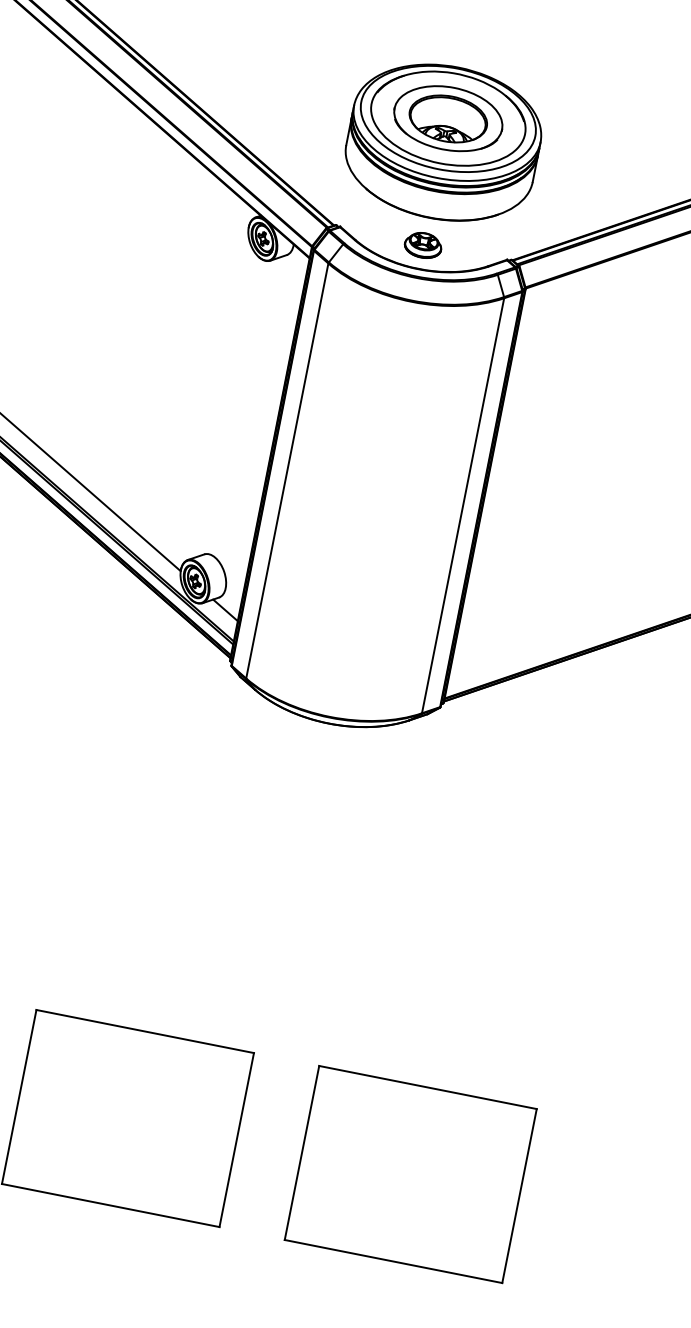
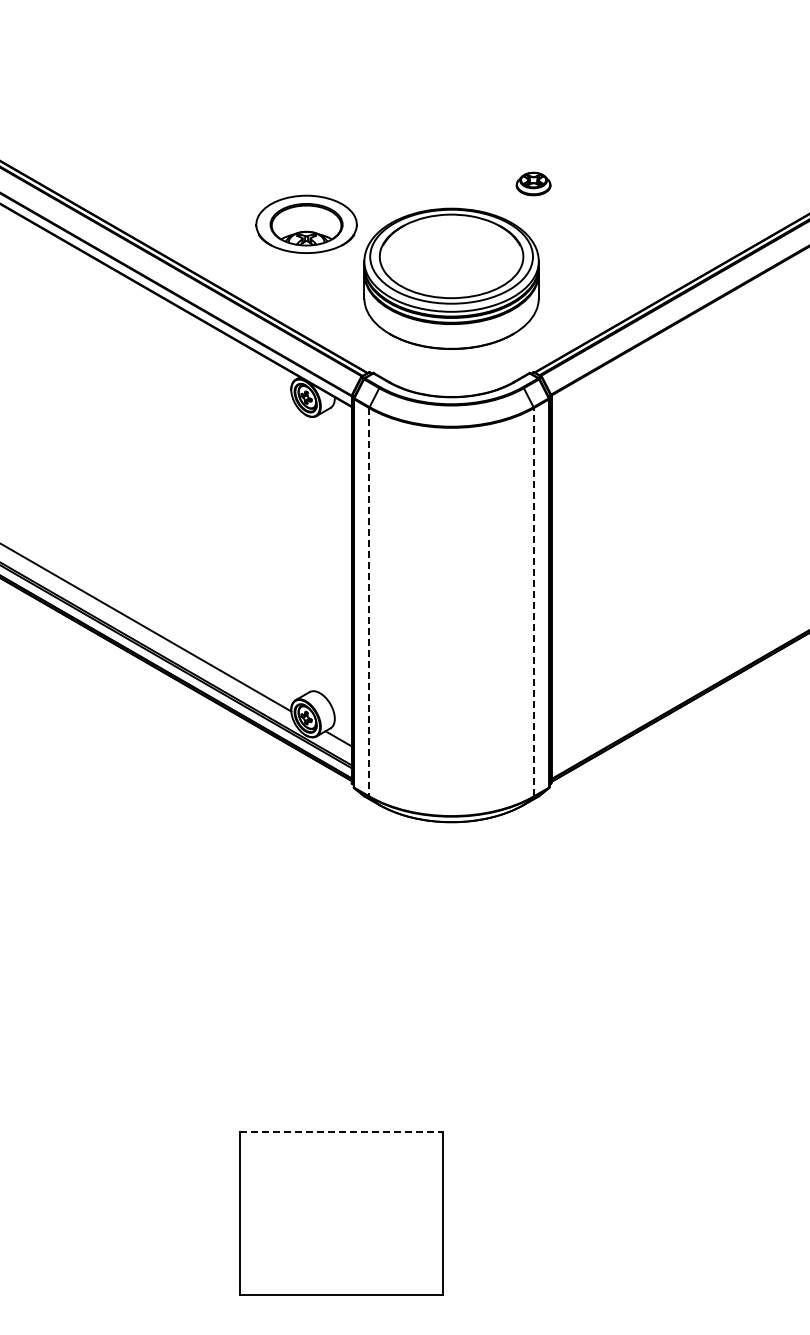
part: (448, 117) -> (306, 223), moved
part: (423, 244) -> (533, 183), moved
line: (287, 471) -> (369, 602), solid -> dashed
line: (462, 504) -> (533, 601), solid -> dashed
line: (145, 1031) -> (341, 1132), solid -> dashed
part: (410, 1174) -> (605, 1213), removed

